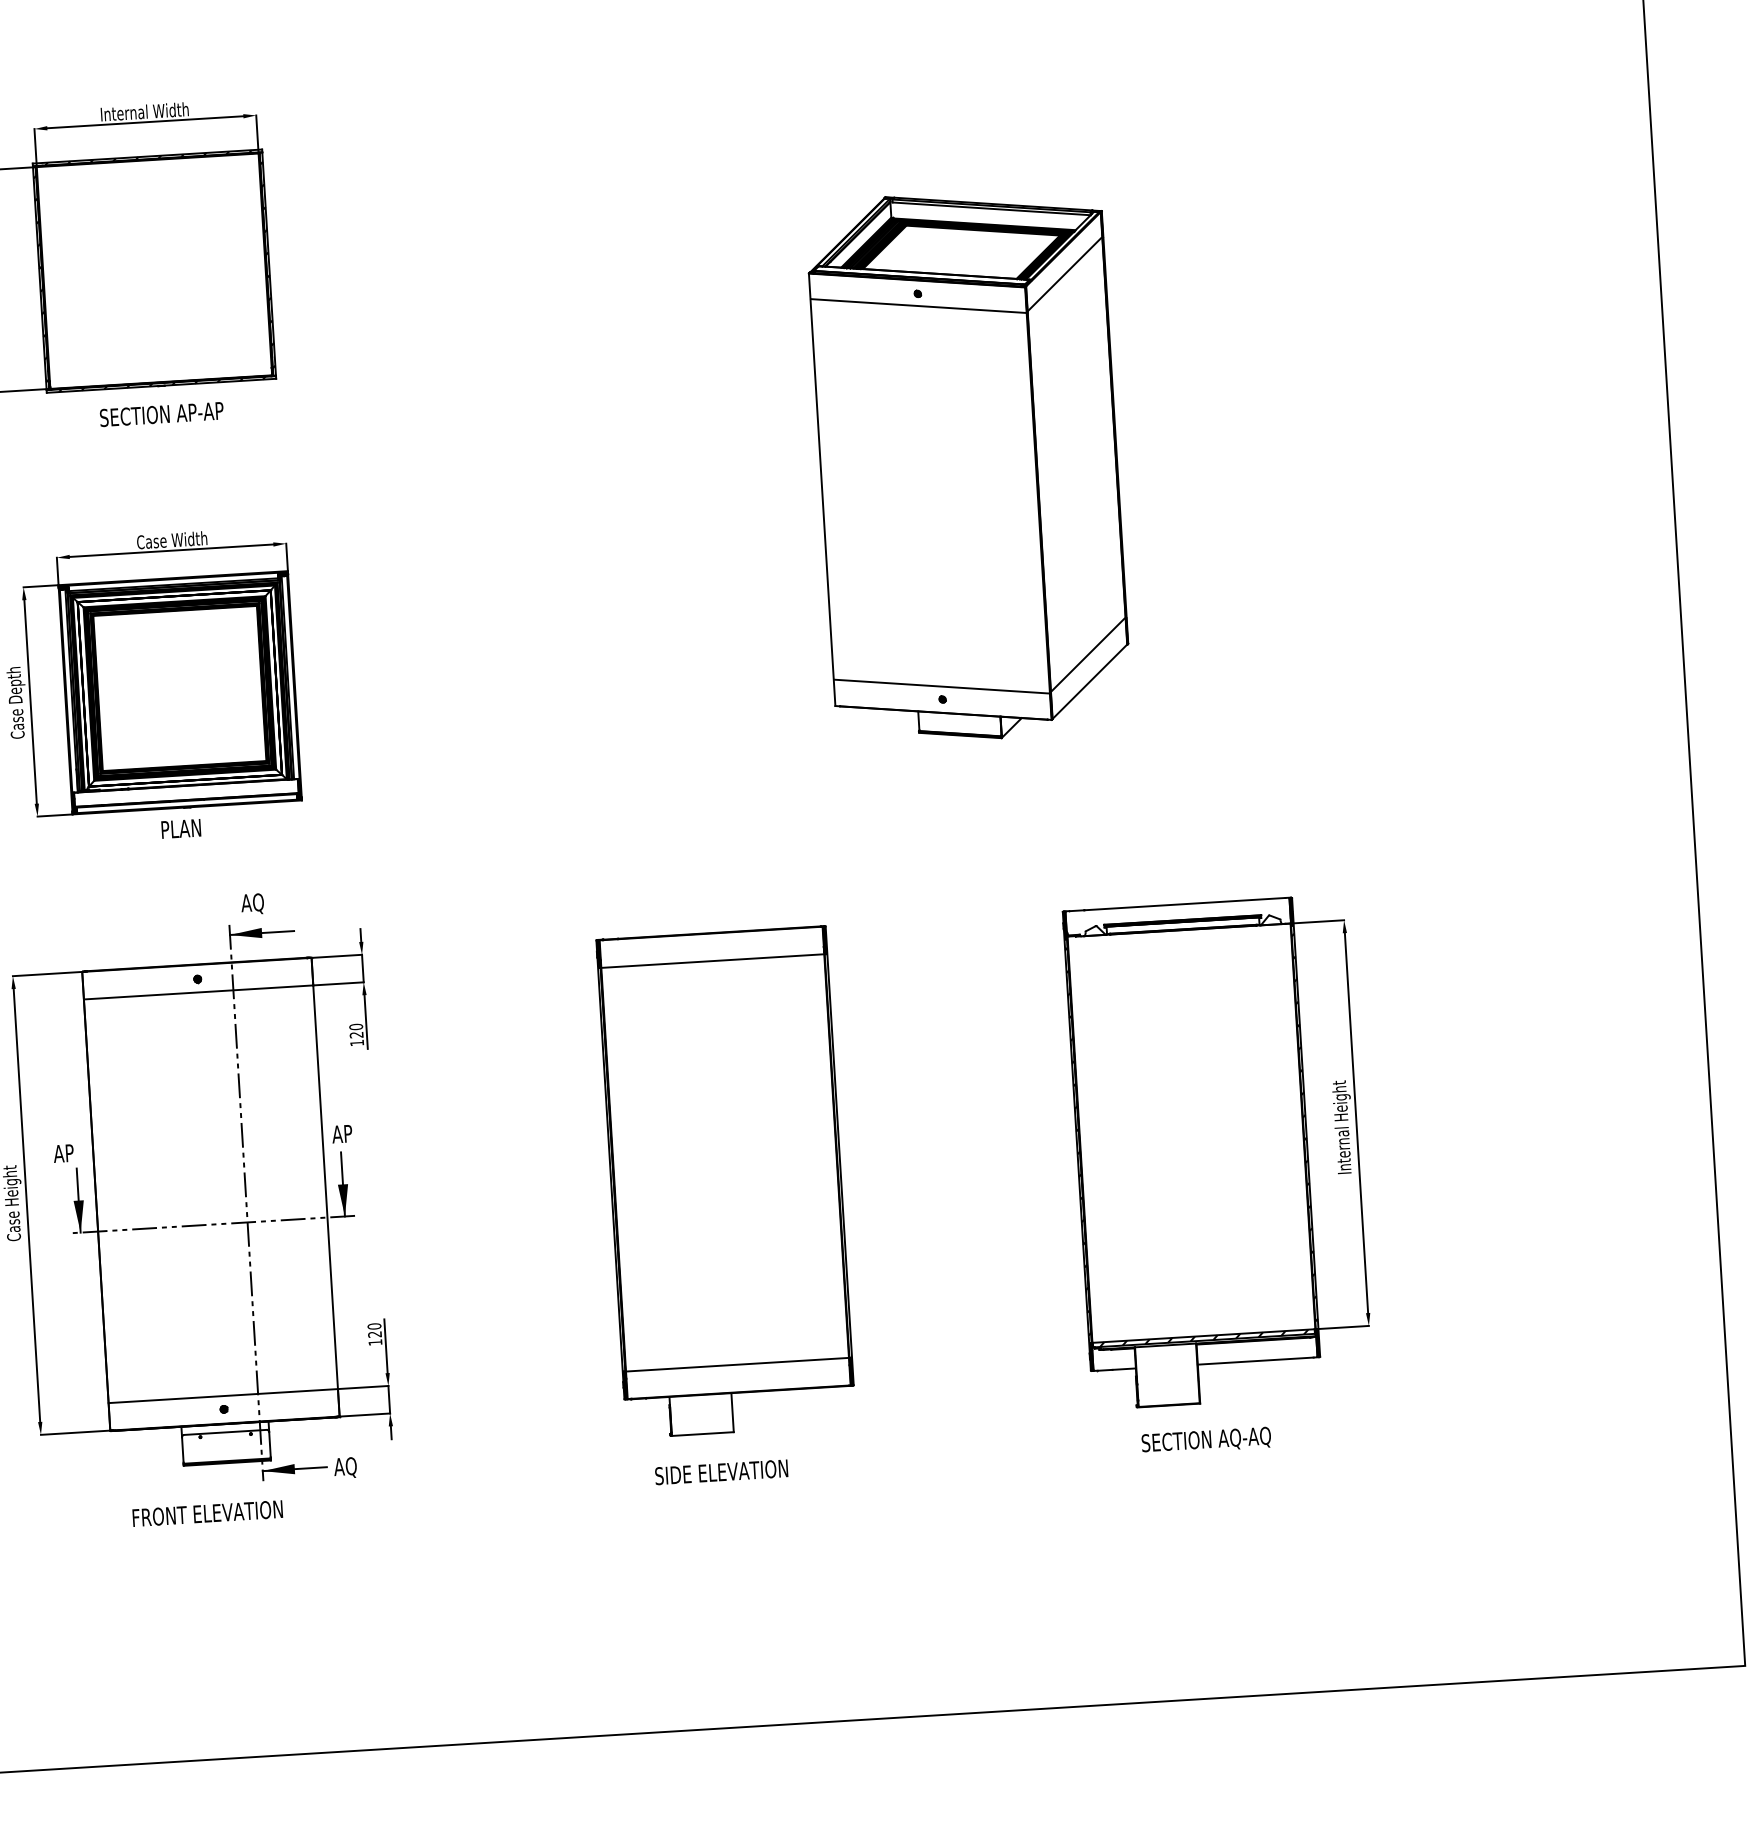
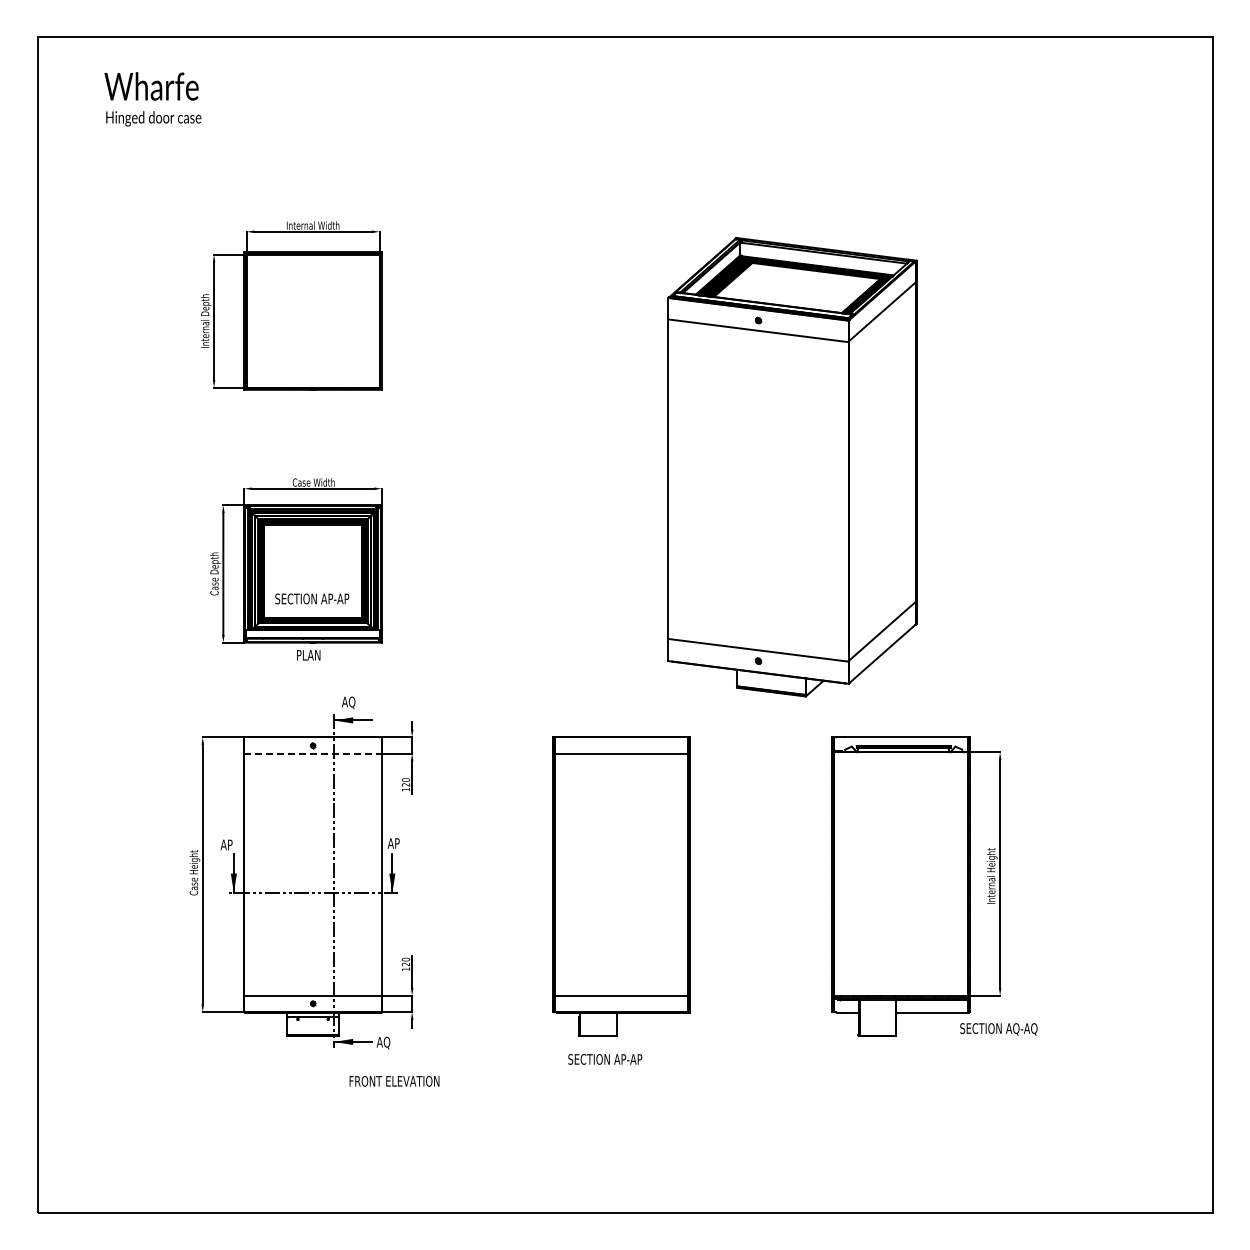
text: (162, 413) -> (312, 598), moved
part: (968, 466) -> (792, 467), size x1.4
line: (199, 992) -> (313, 753), solid -> dashed
text: (1205, 1441) -> (998, 1029), moved
text: (727, 1472) -> (611, 1059), SIDE ELEVATION -> SECTION AP-AP
text: (207, 1513) -> (394, 1081), moved

